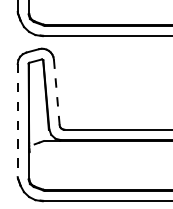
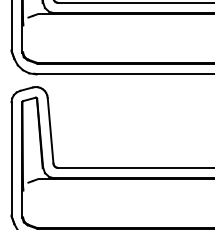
line: (56, 92) -> (50, 130), dashed -> solid
line: (17, 120) -> (11, 158), dashed -> solid

